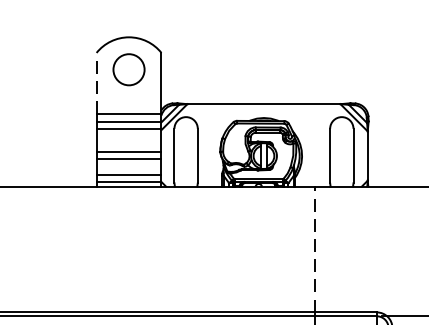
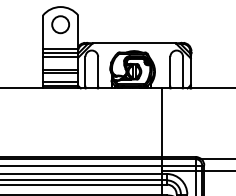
line: (95, 84) -> (42, 32), dashed -> solid
line: (313, 249) -> (161, 122), dashed -> solid

